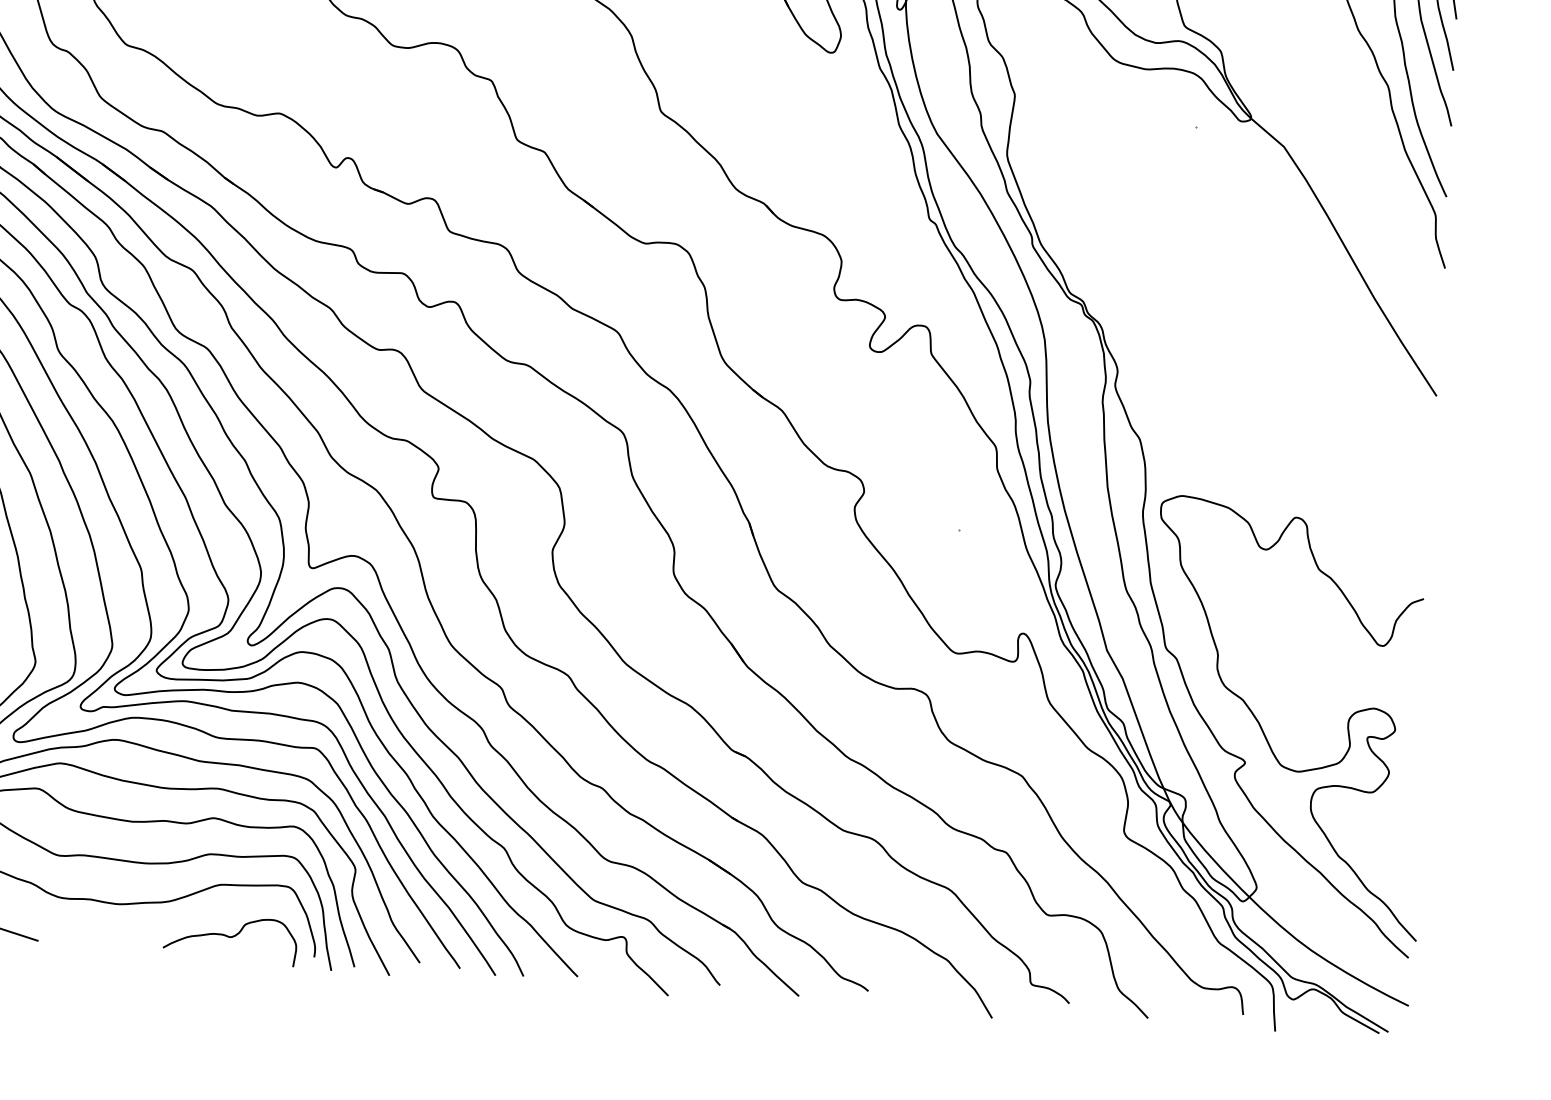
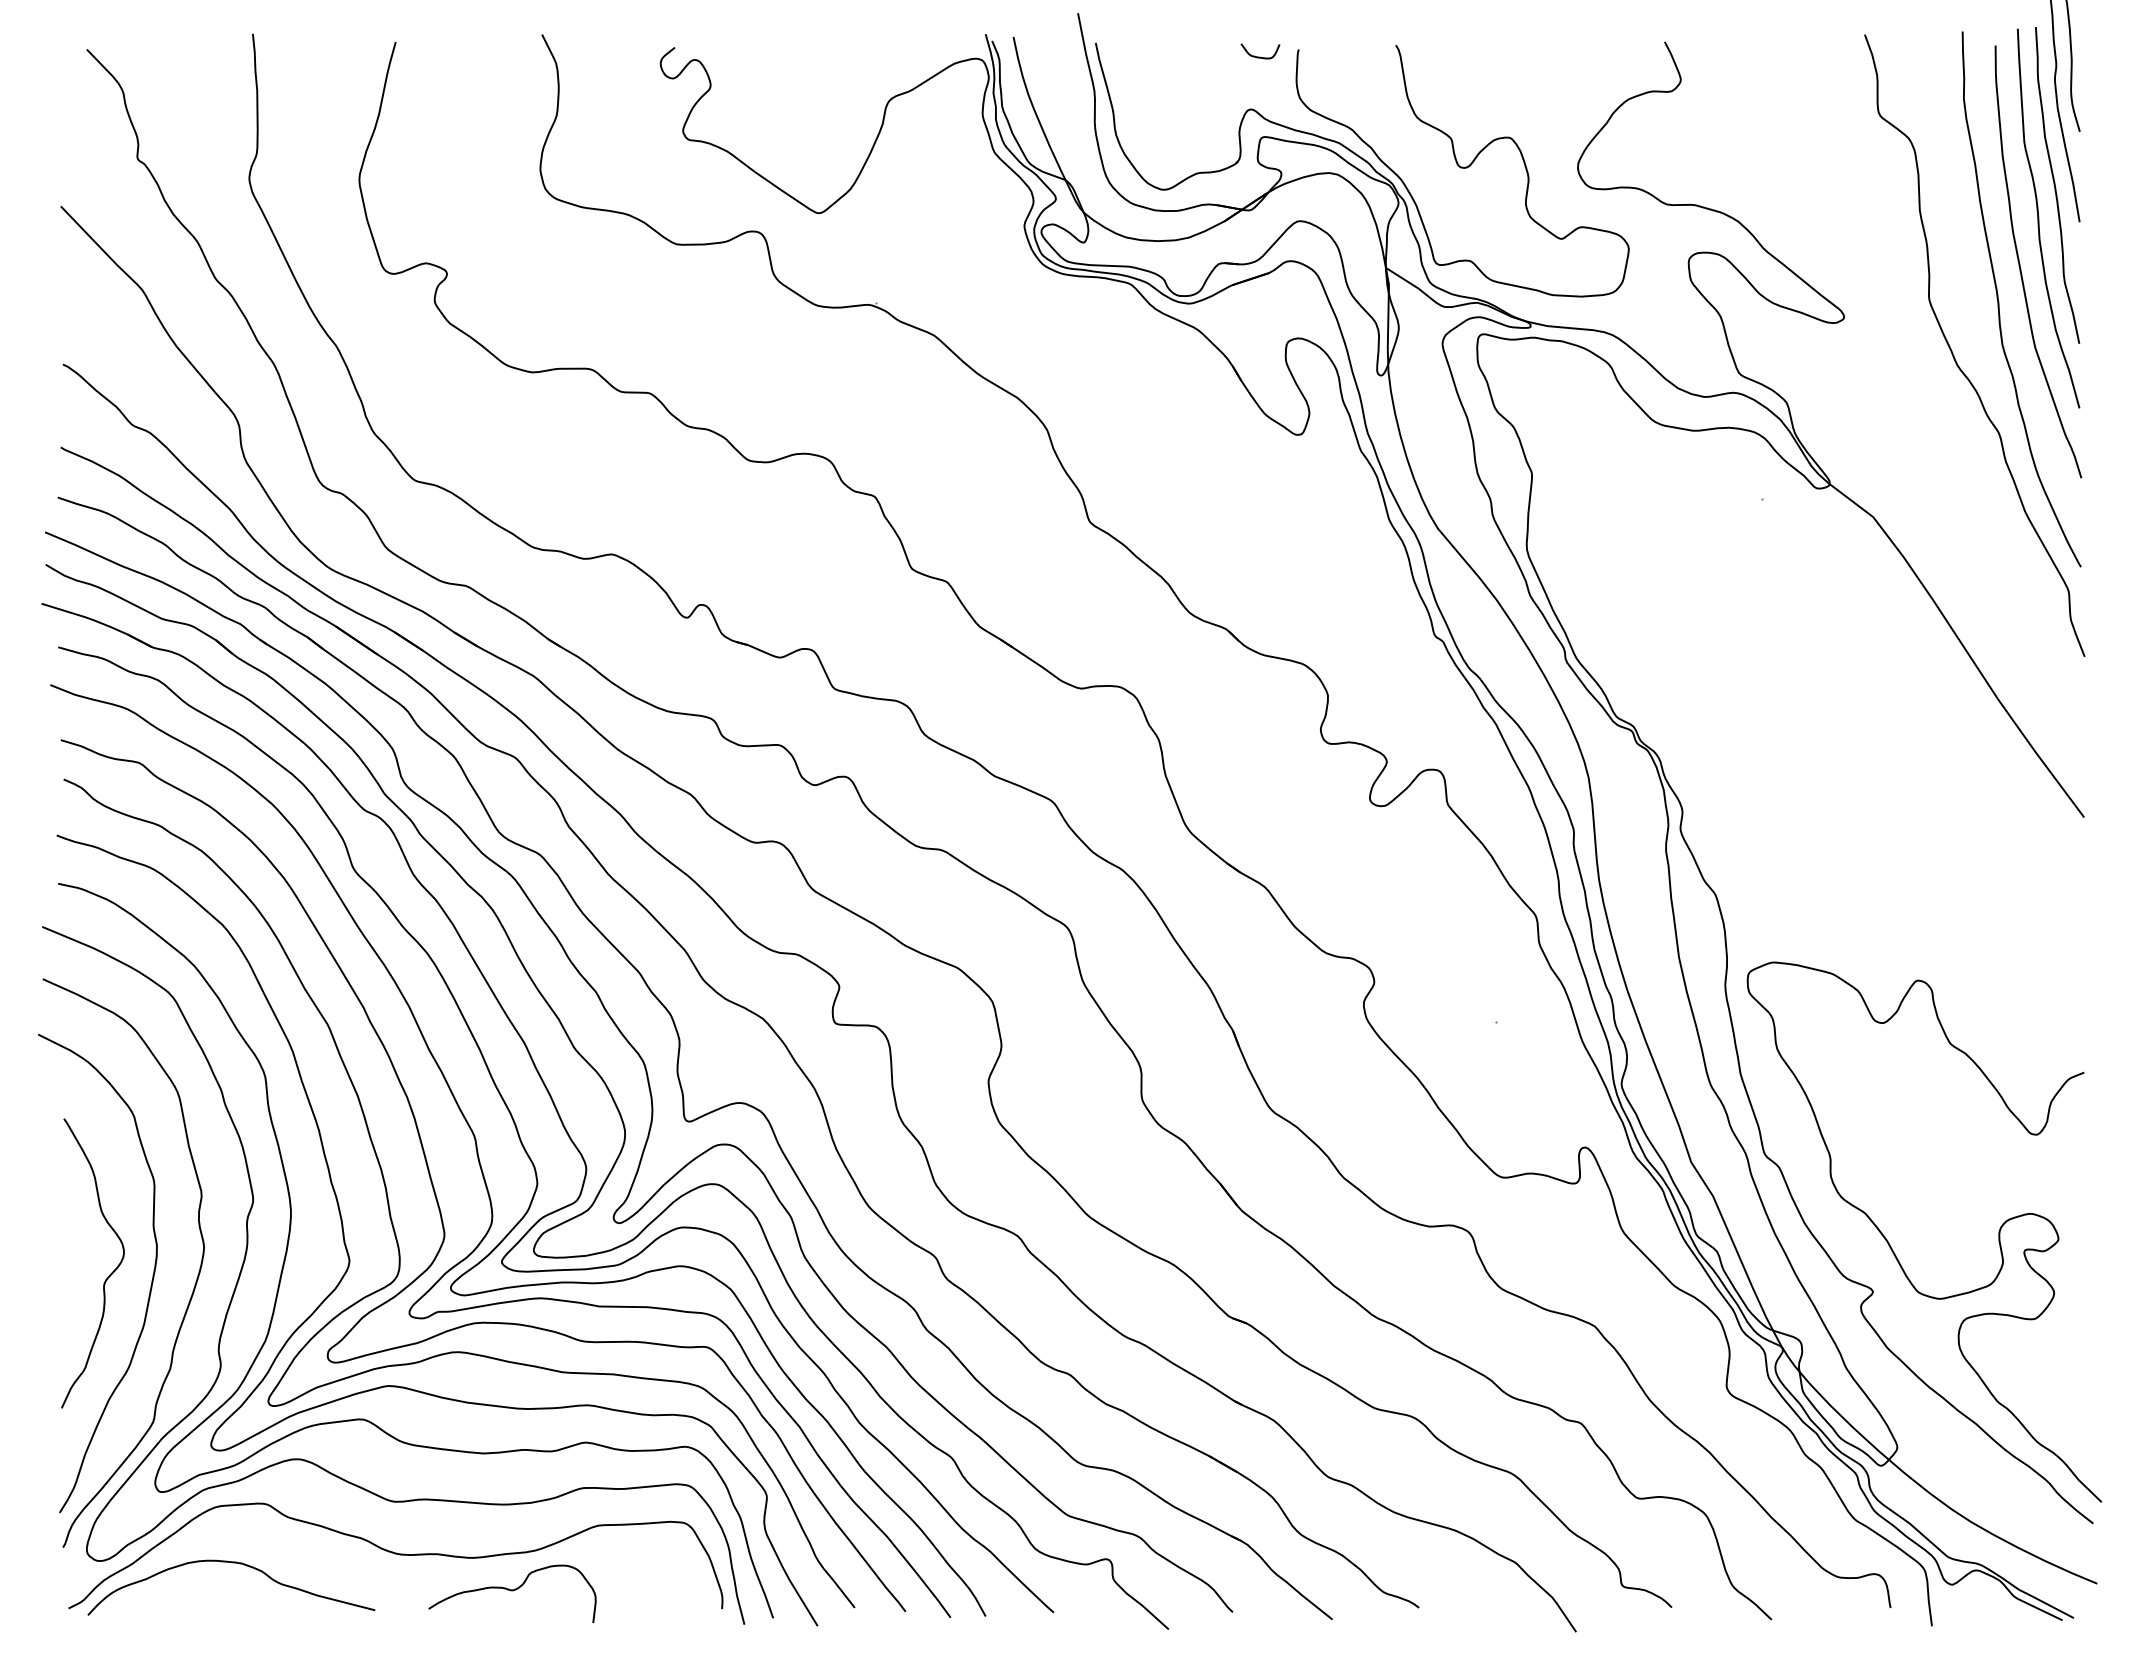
curve: (230, 938) -> (512, 1591), moved

